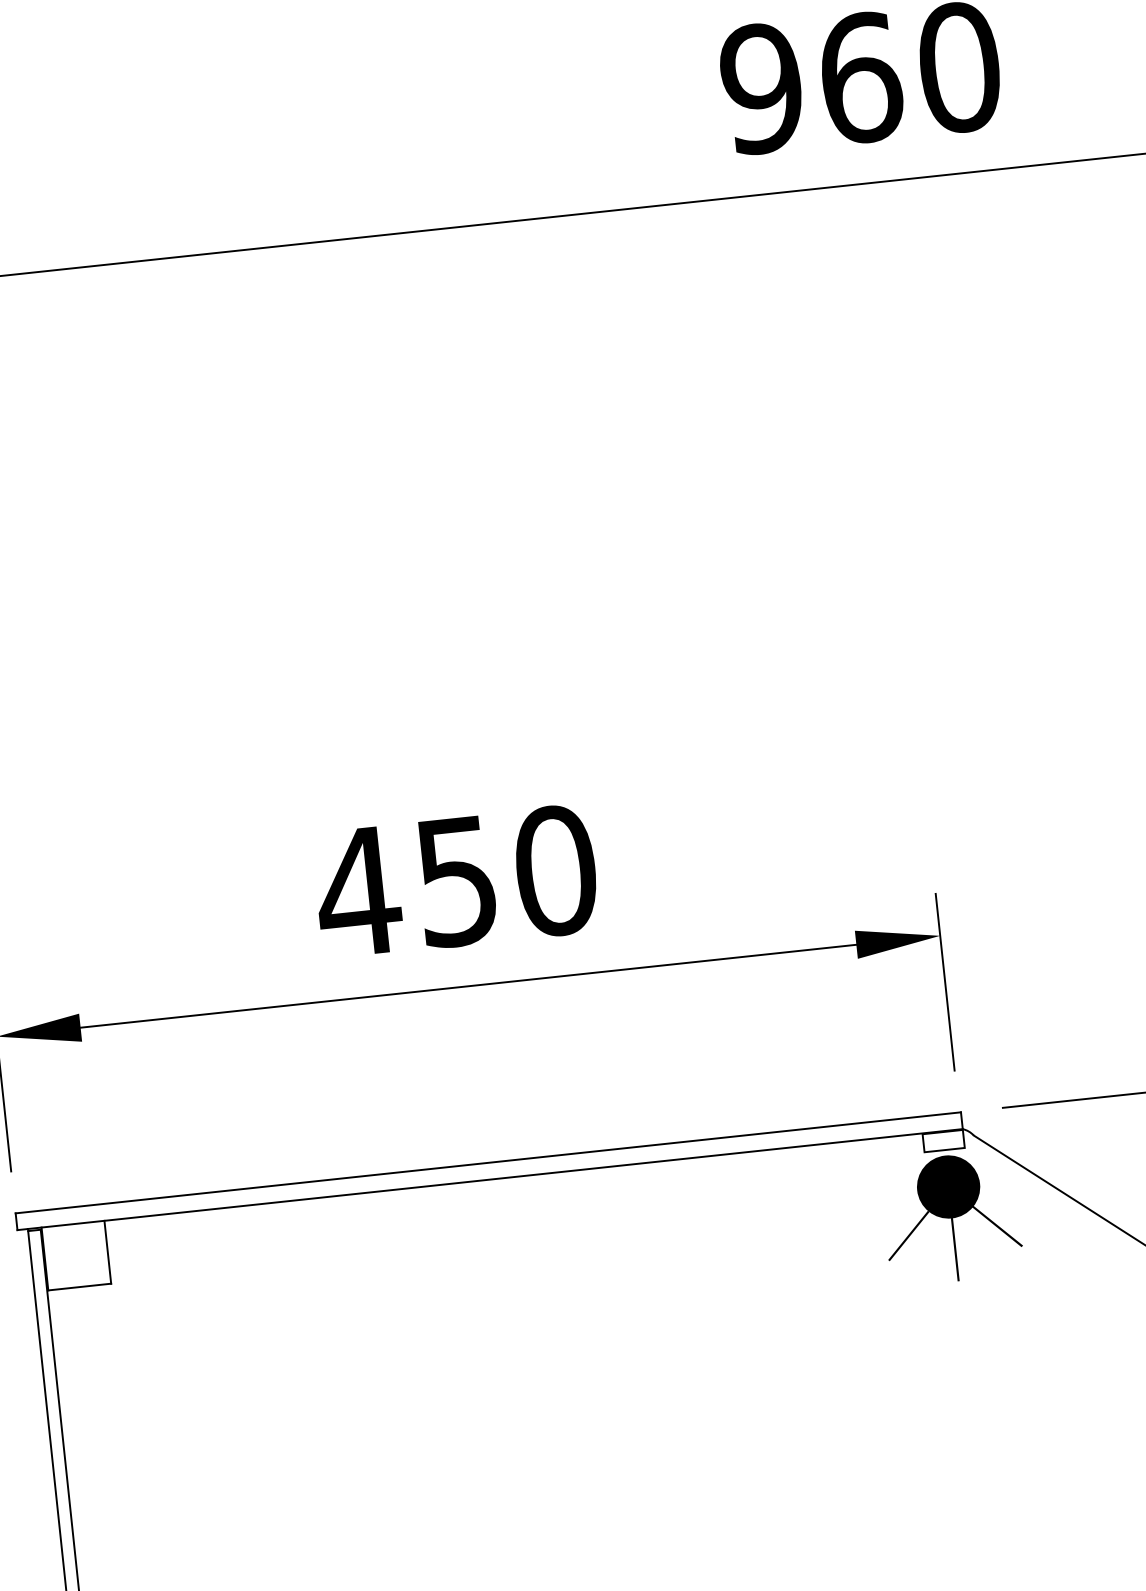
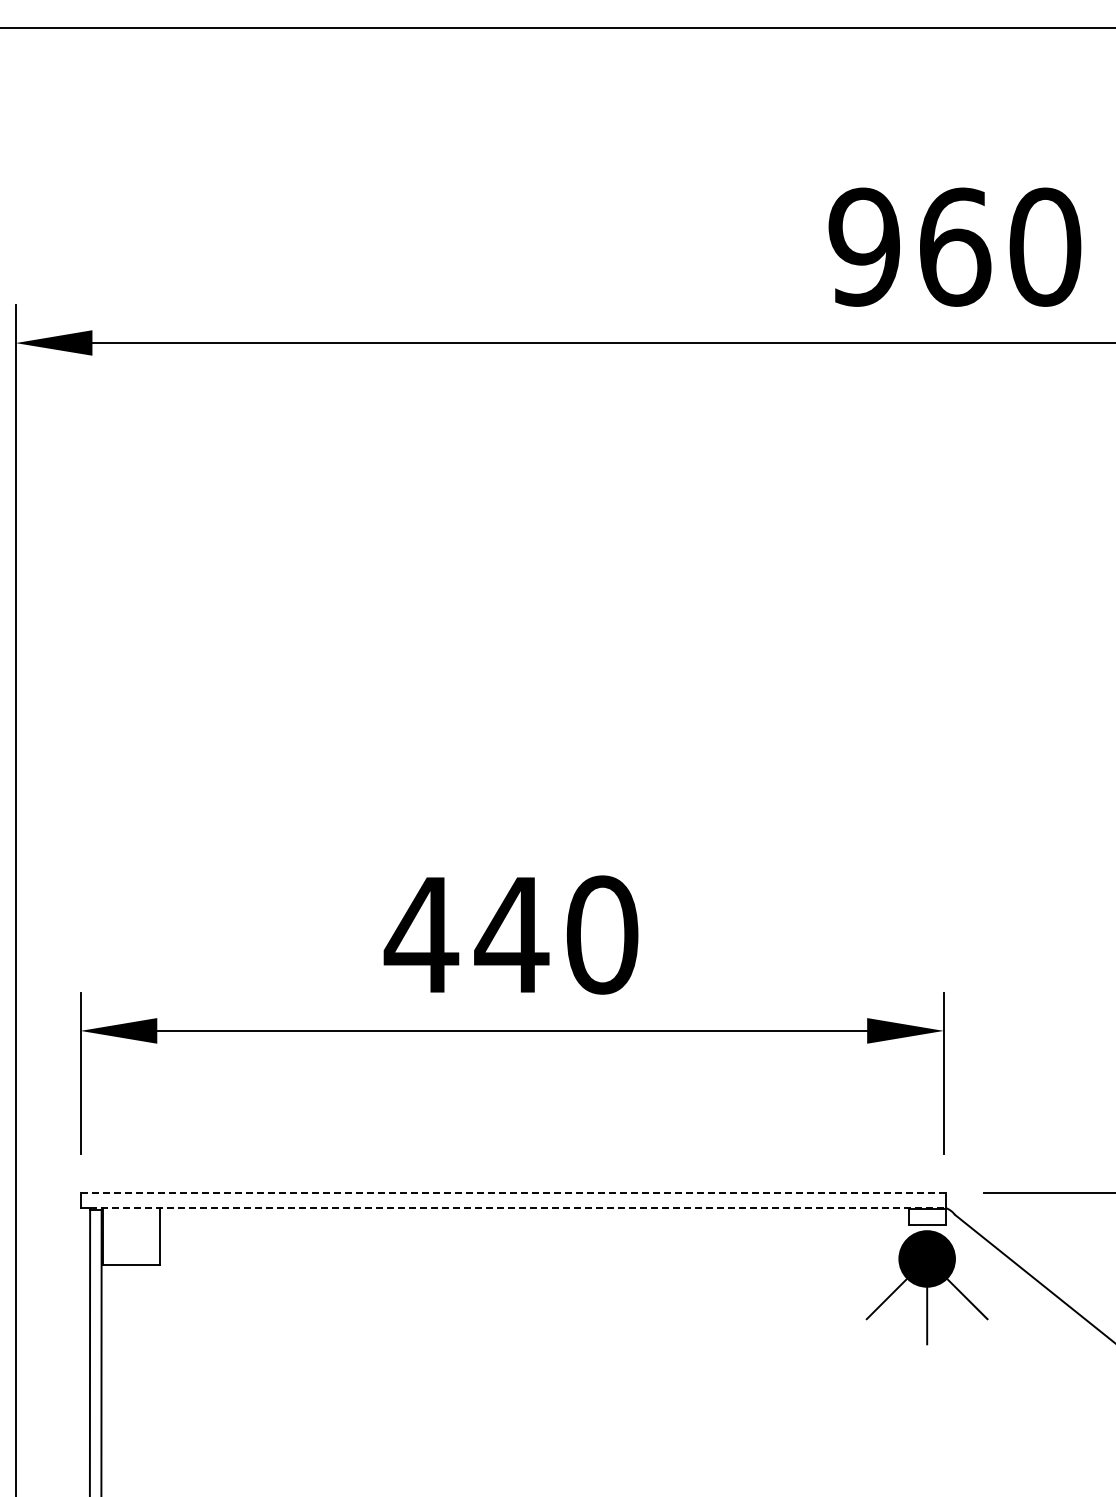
text: (456, 882) -> (511, 935), 450 -> 440
line: (488, 1162) -> (513, 1192), solid -> dashed
line: (494, 1178) -> (517, 1207), solid -> dashed

